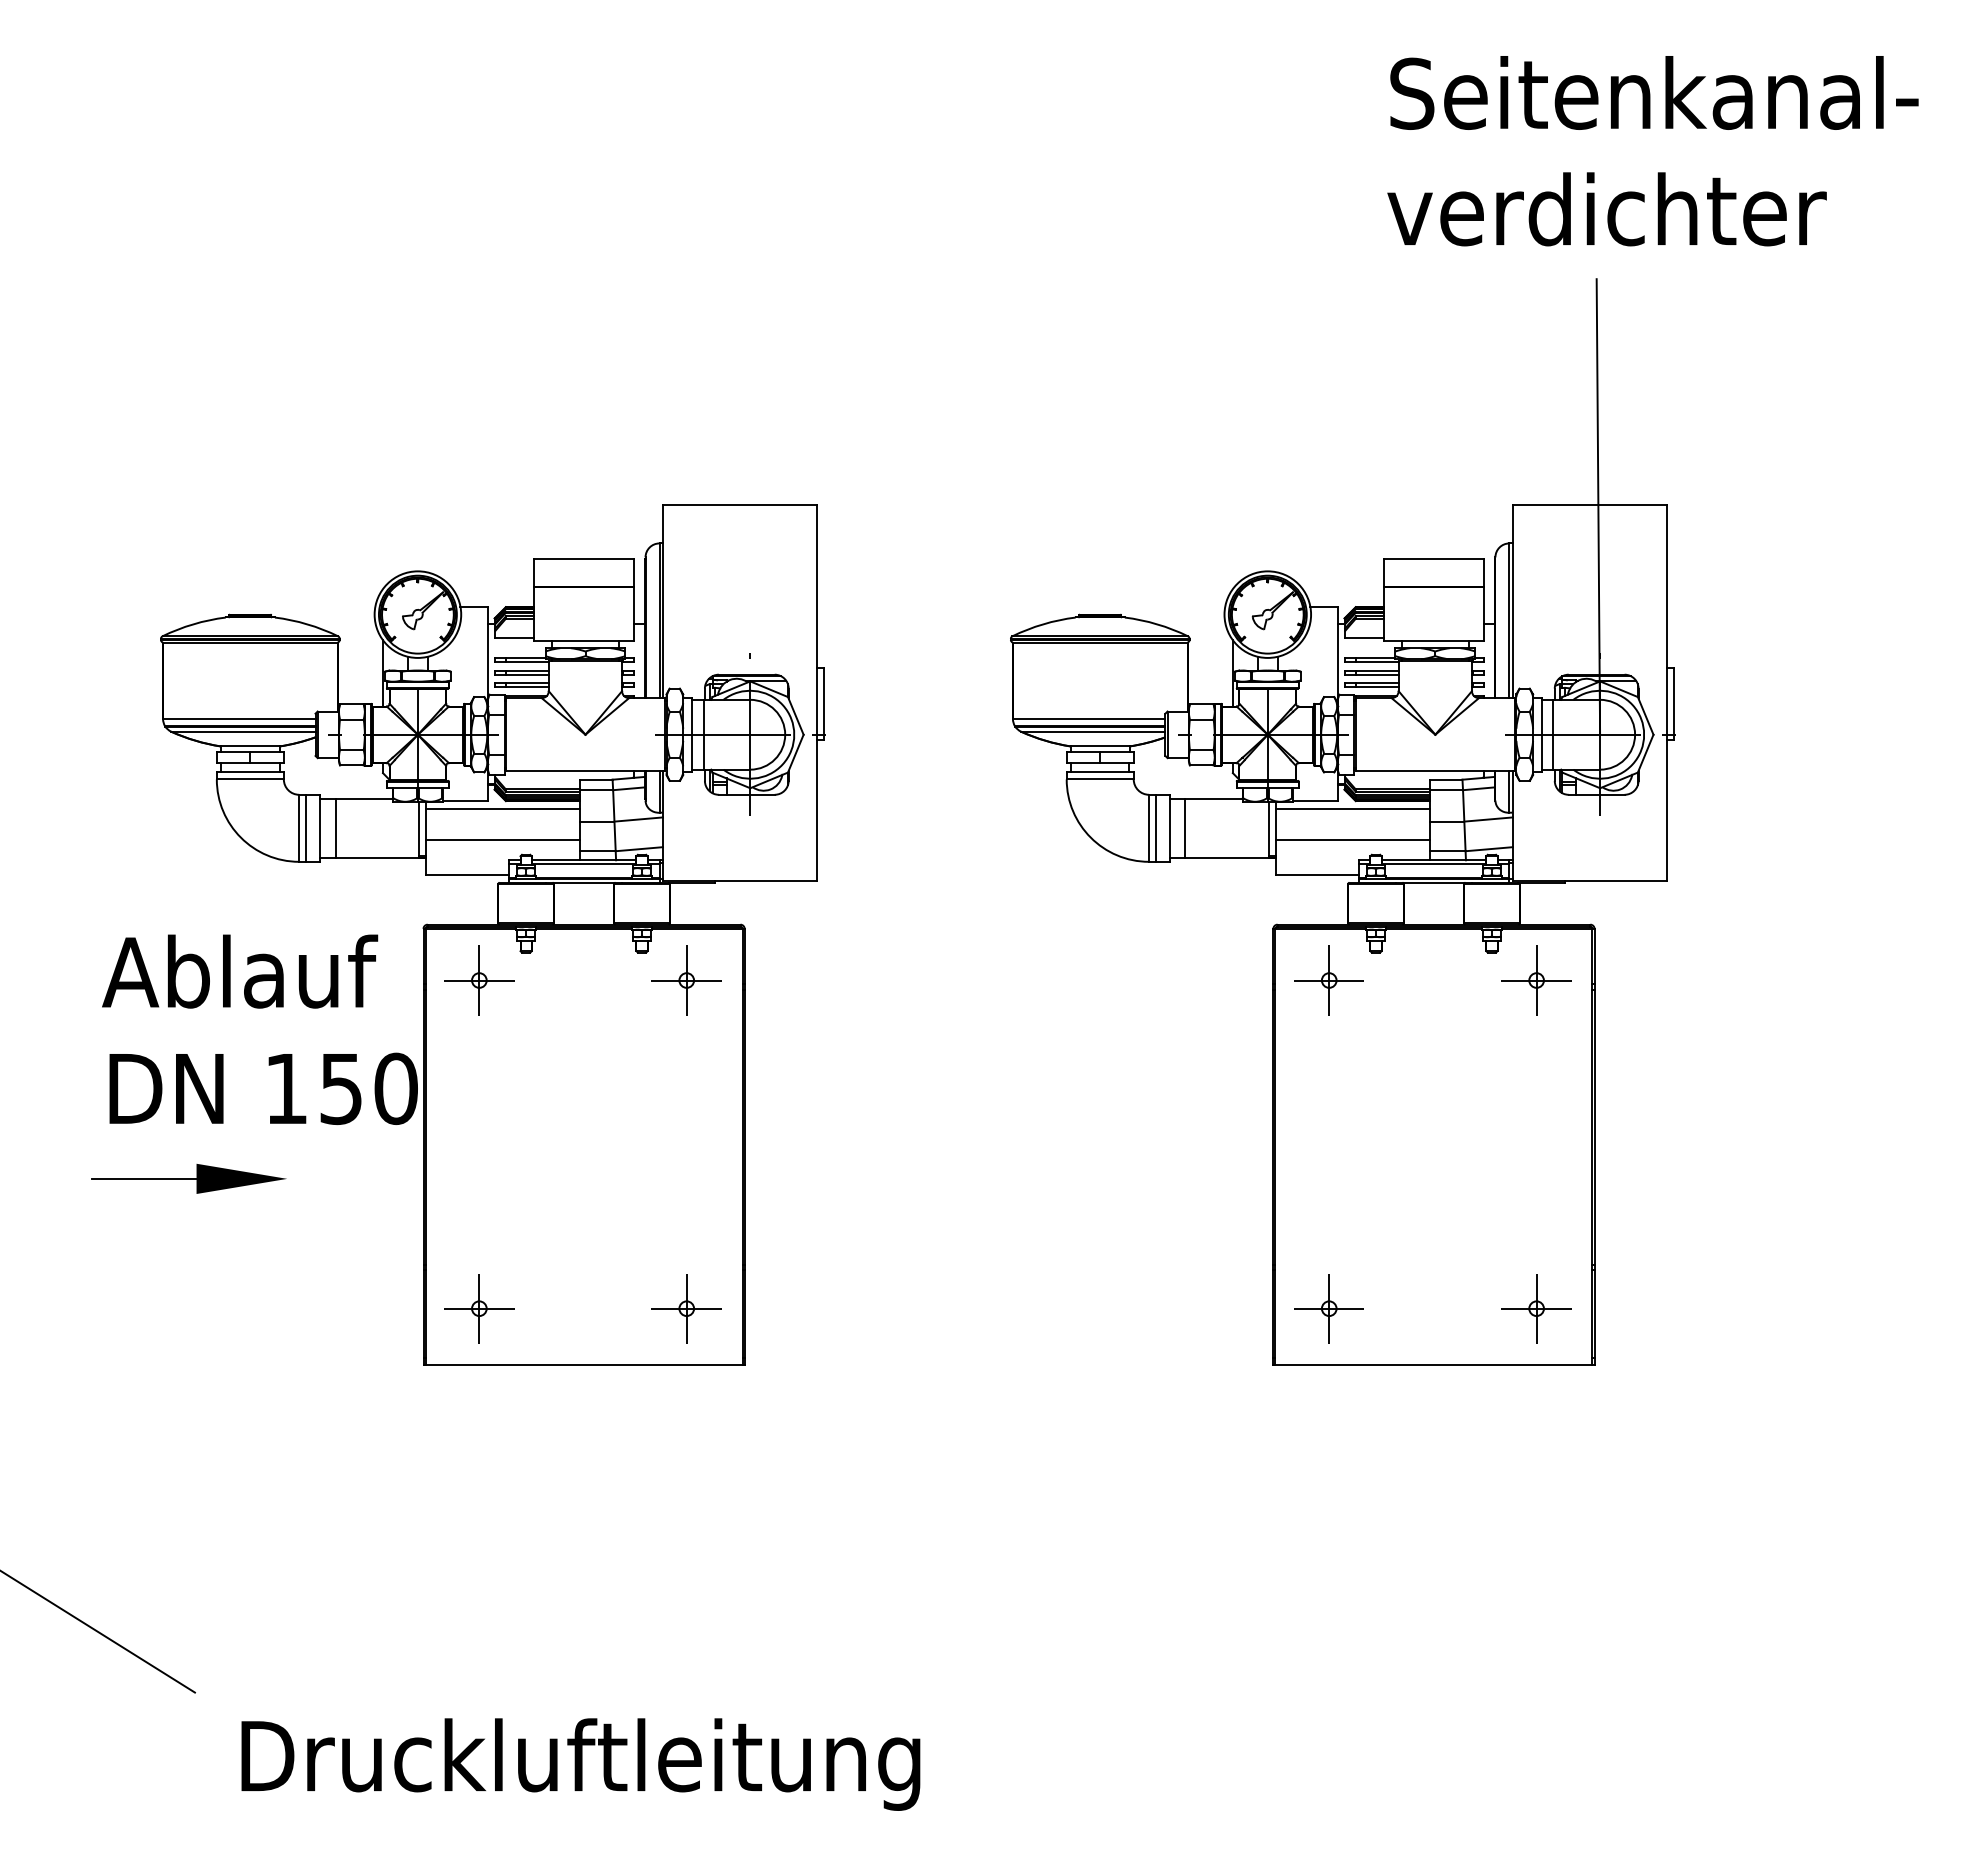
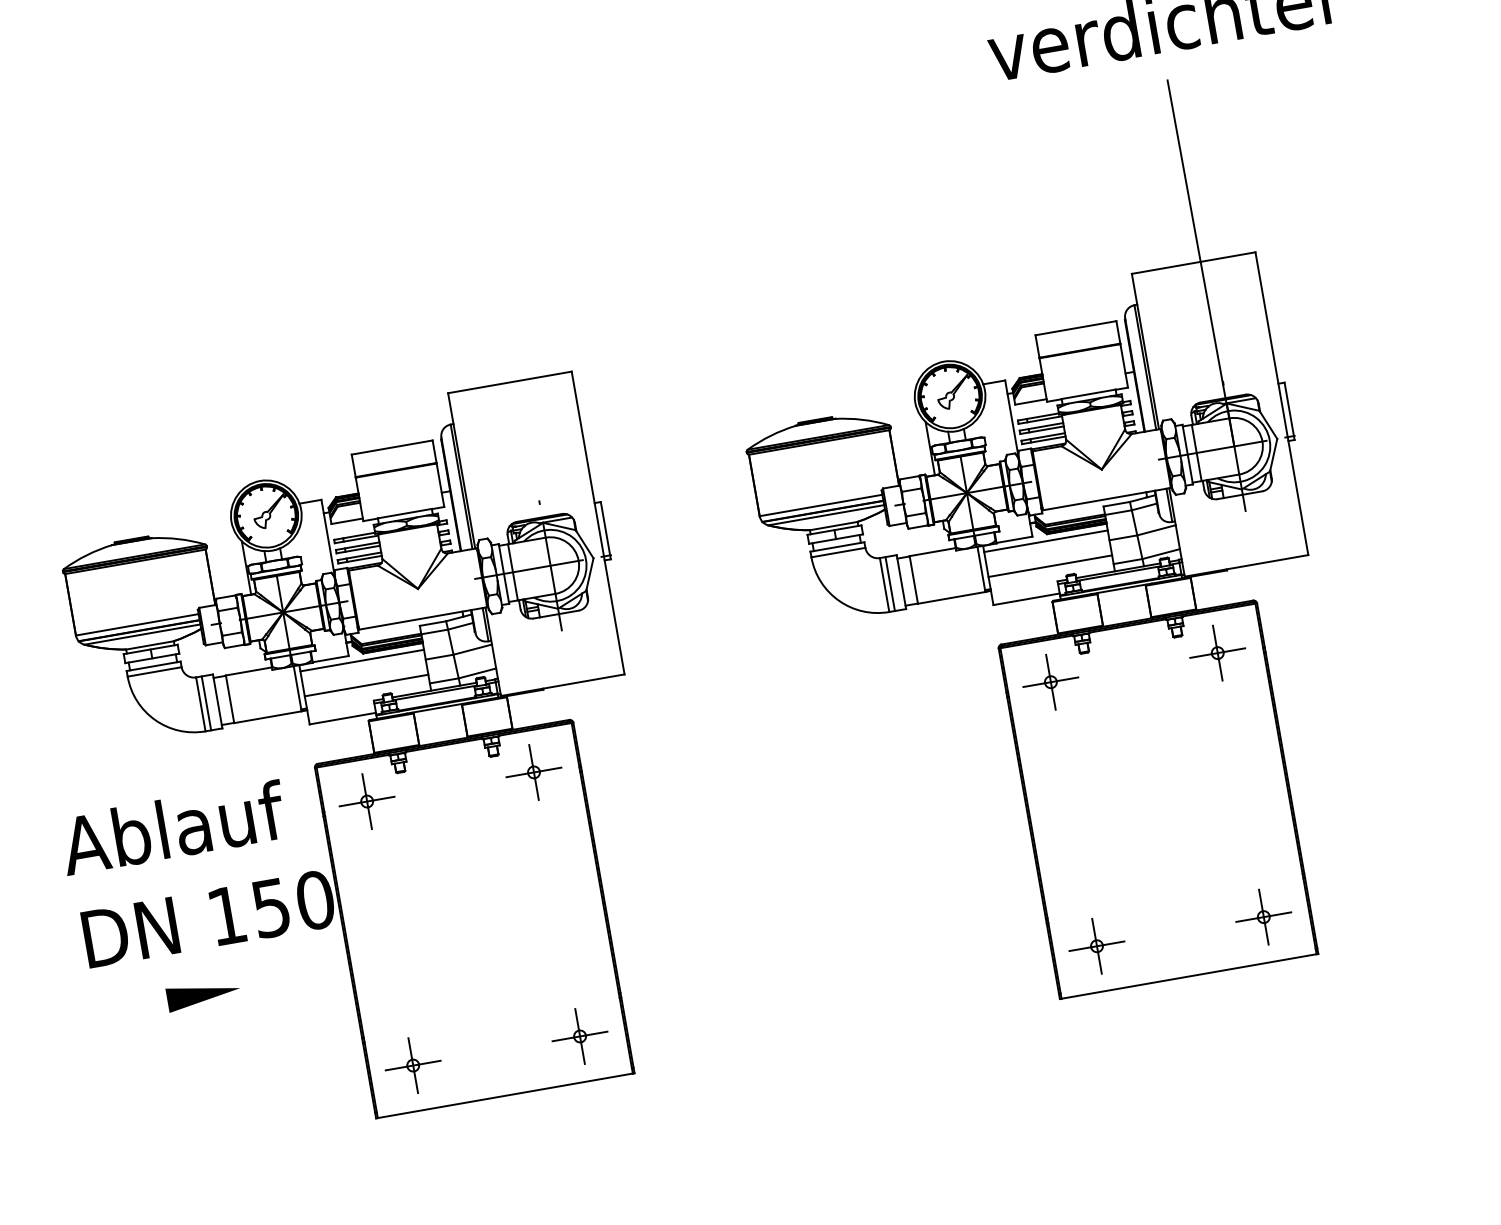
line: (143, 1178) -> (124, 1007), removed

